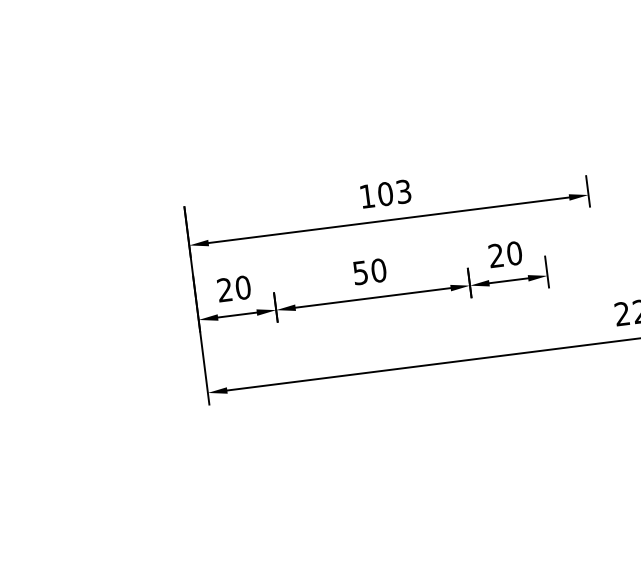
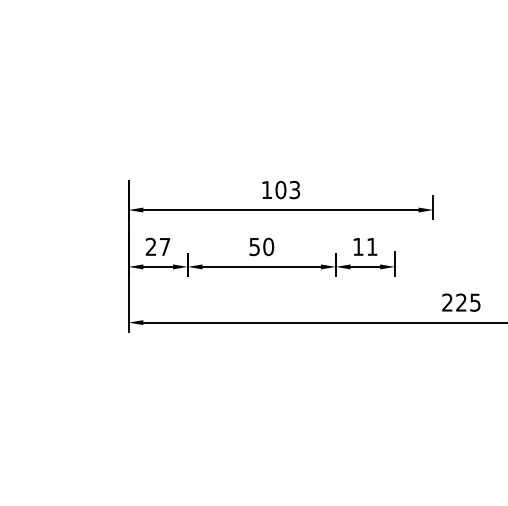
text: (505, 254) -> (365, 246), 20 -> 11
text: (242, 287) -> (164, 246), 20 -> 27

